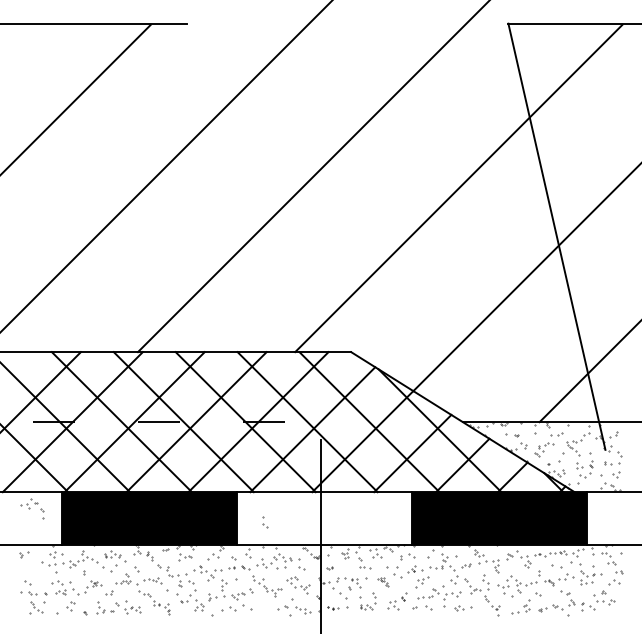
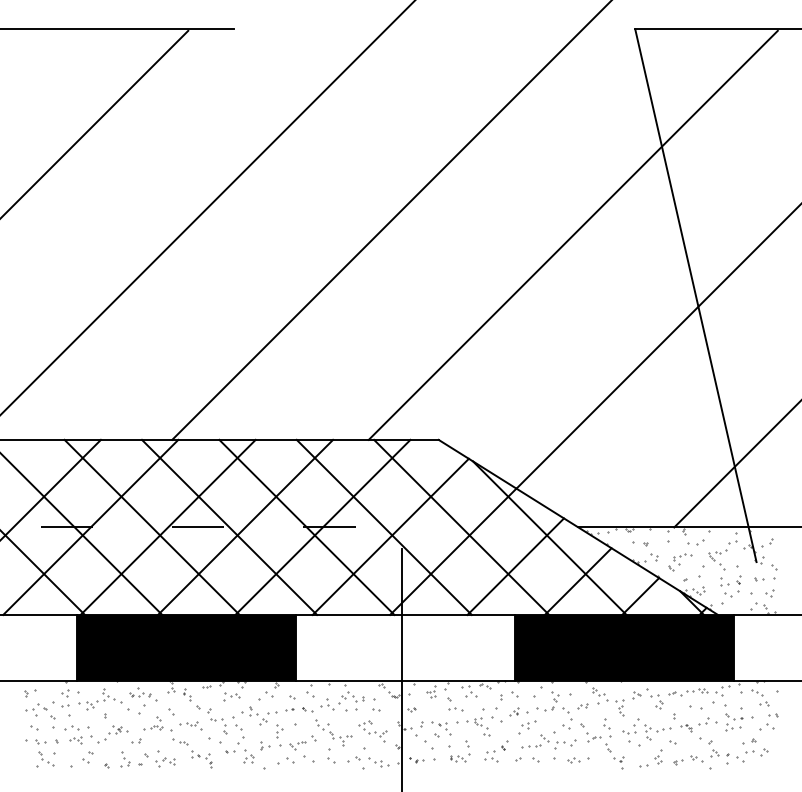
part: (32, 508) -> (40, 715), moved
part: (265, 522) -> (331, 755), moved
part: (383, 581) -> (478, 726), size x1.67

